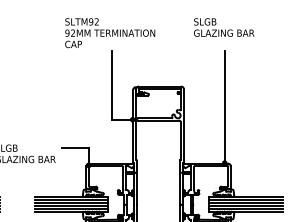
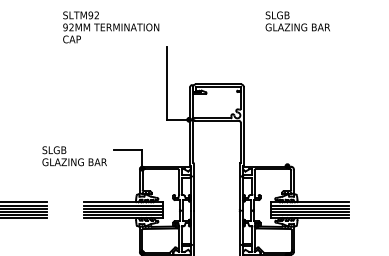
text: (223, 27) -> (297, 21), moved
text: (110, 33) -> (111, 27), moved
line: (224, 107) -> (287, 106), removed

